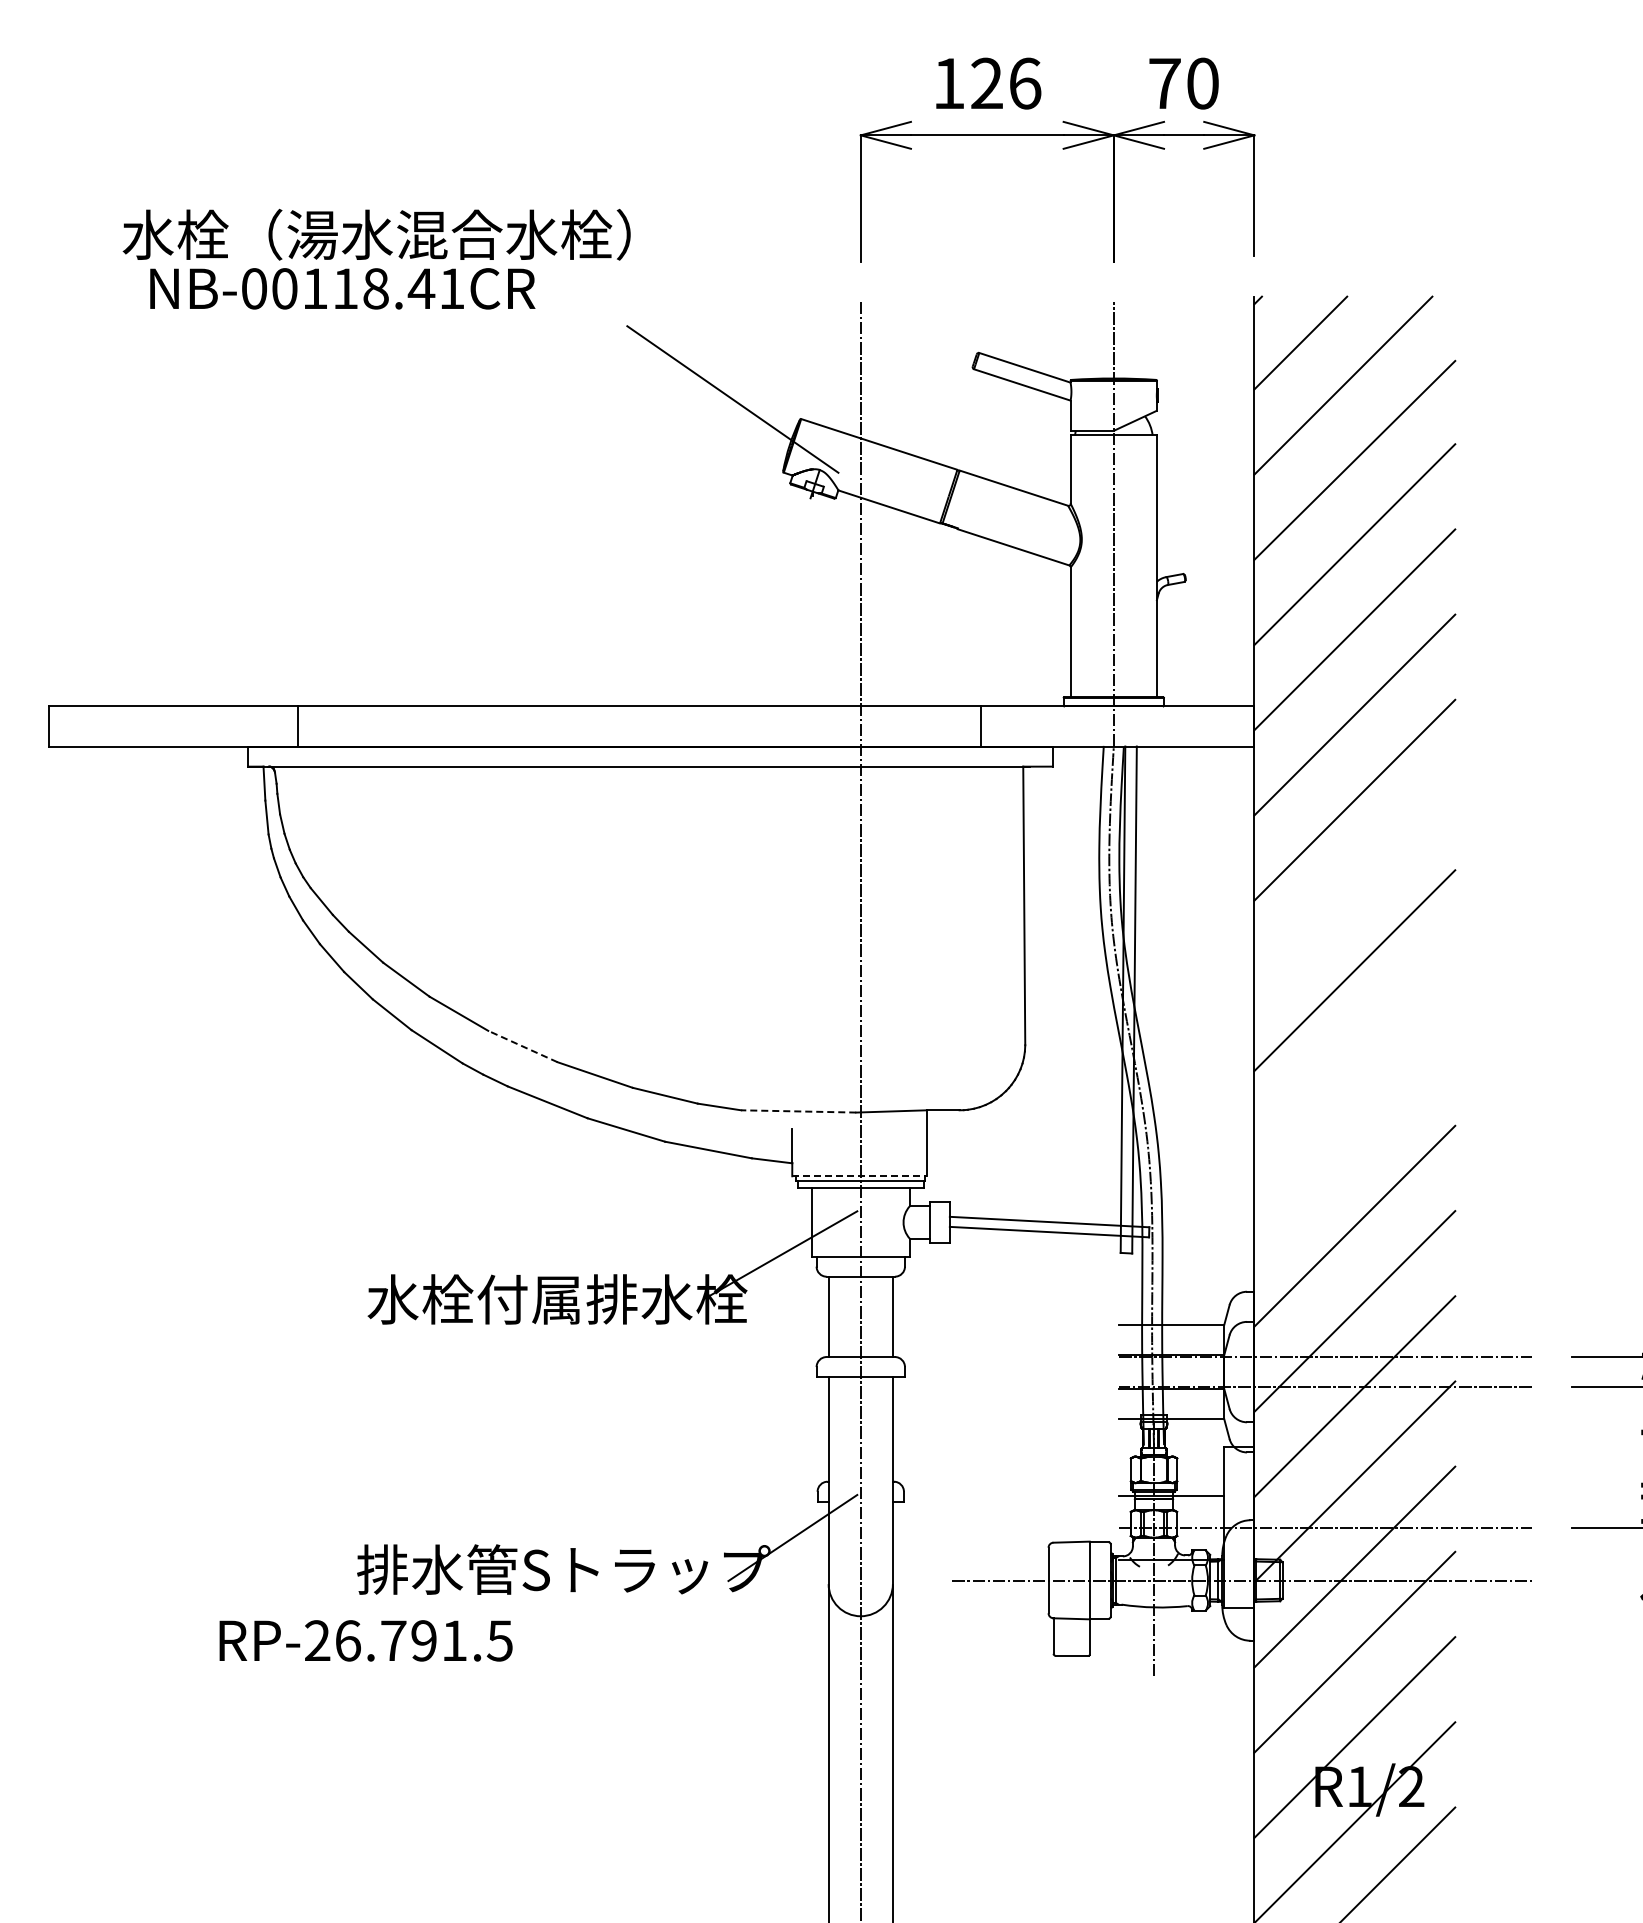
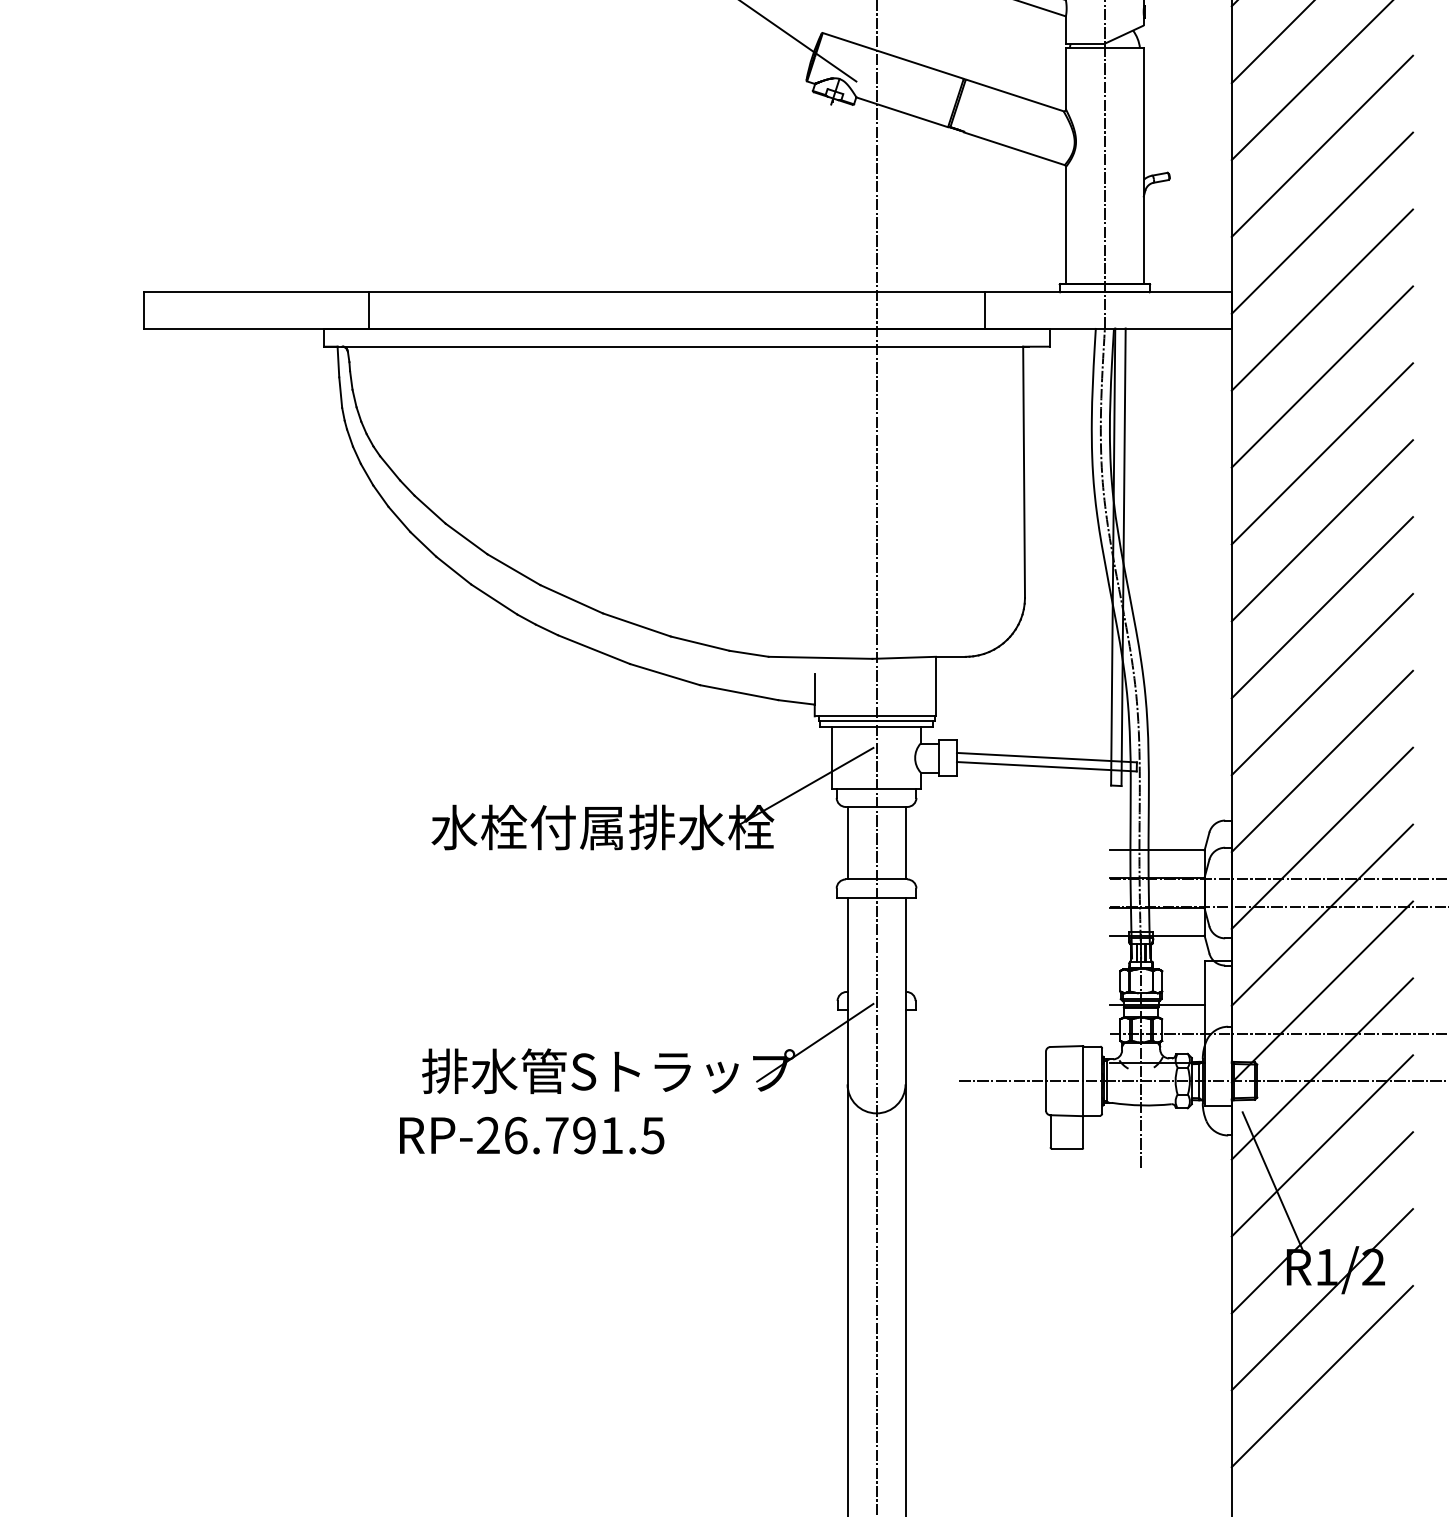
line: (1354, 885) -> (1322, 453), added
line: (522, 1046) -> (571, 599), dashed -> solid
line: (1354, 1055) -> (1322, 607), added
line: (798, 1111) -> (820, 657), dashed -> solid
line: (1354, 1140) -> (1322, 684), added
line: (860, 1176) -> (876, 716), dashed -> solid
text: (365, 1640) -> (531, 1135), moved
line: (1299, 1691) -> (1272, 1181), added

